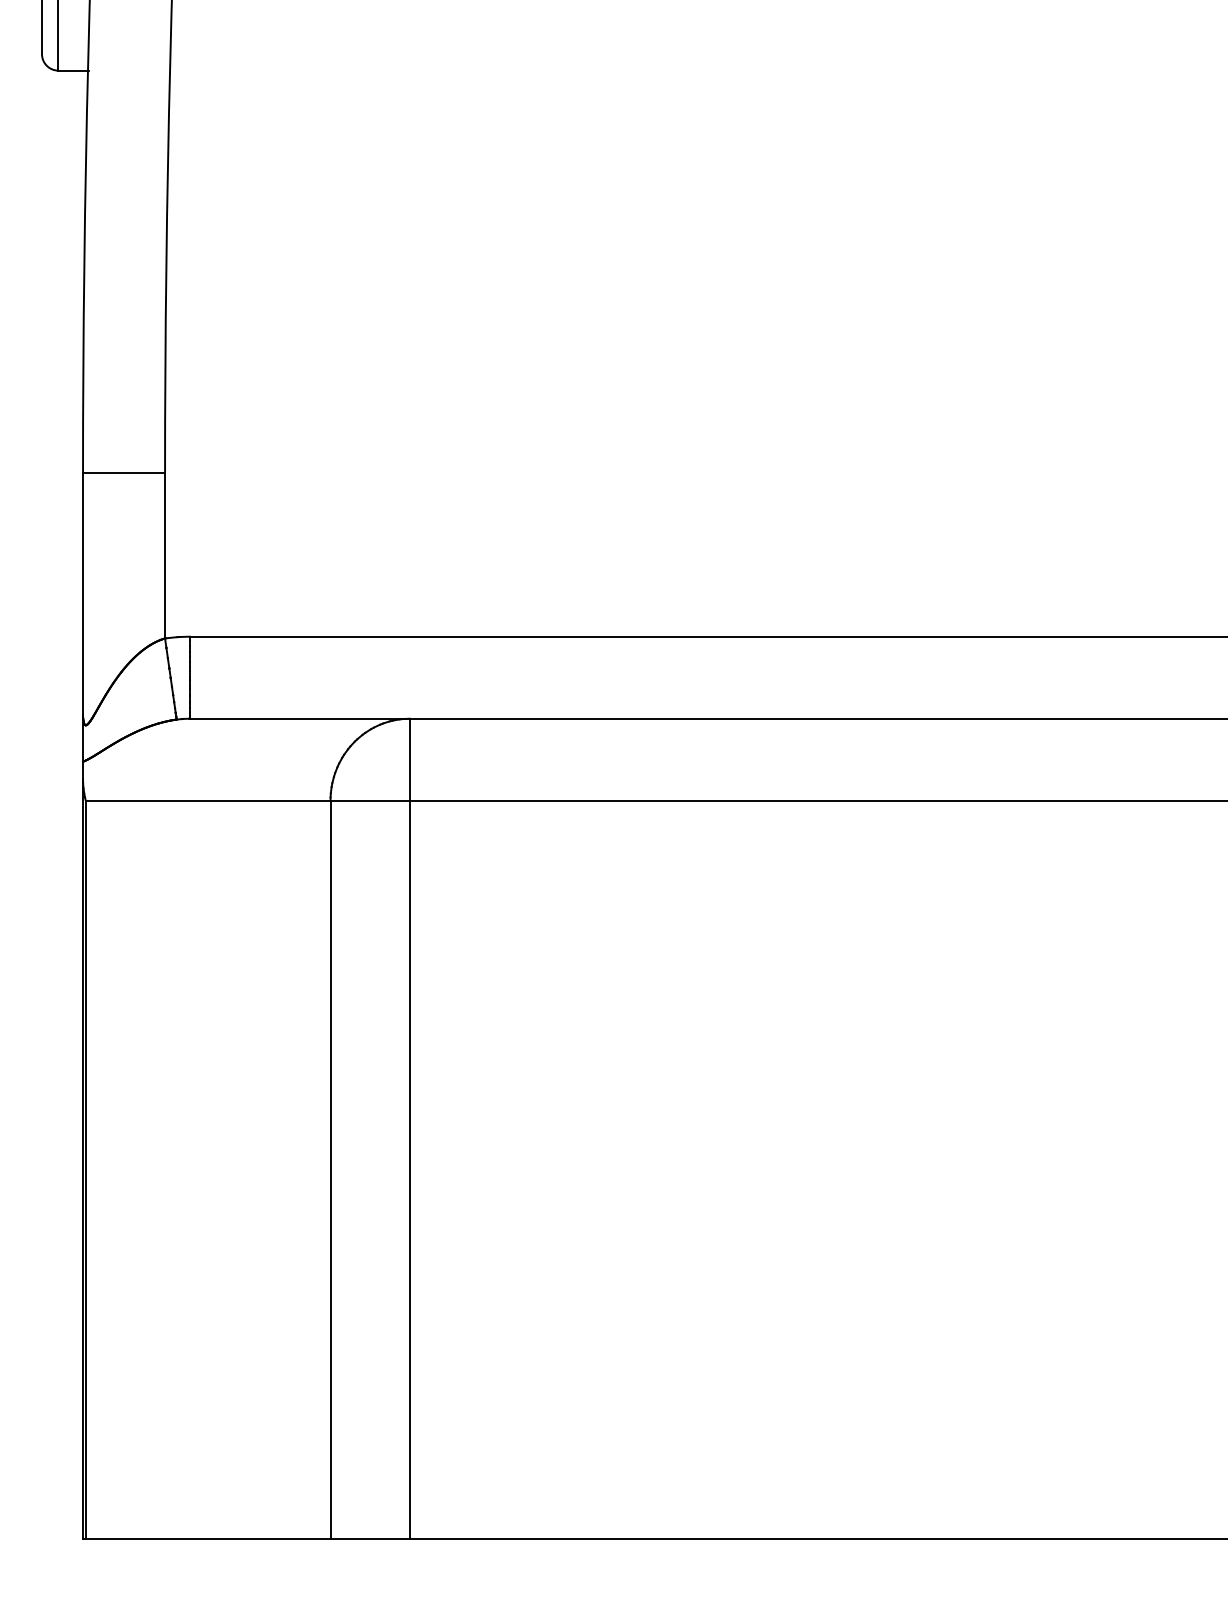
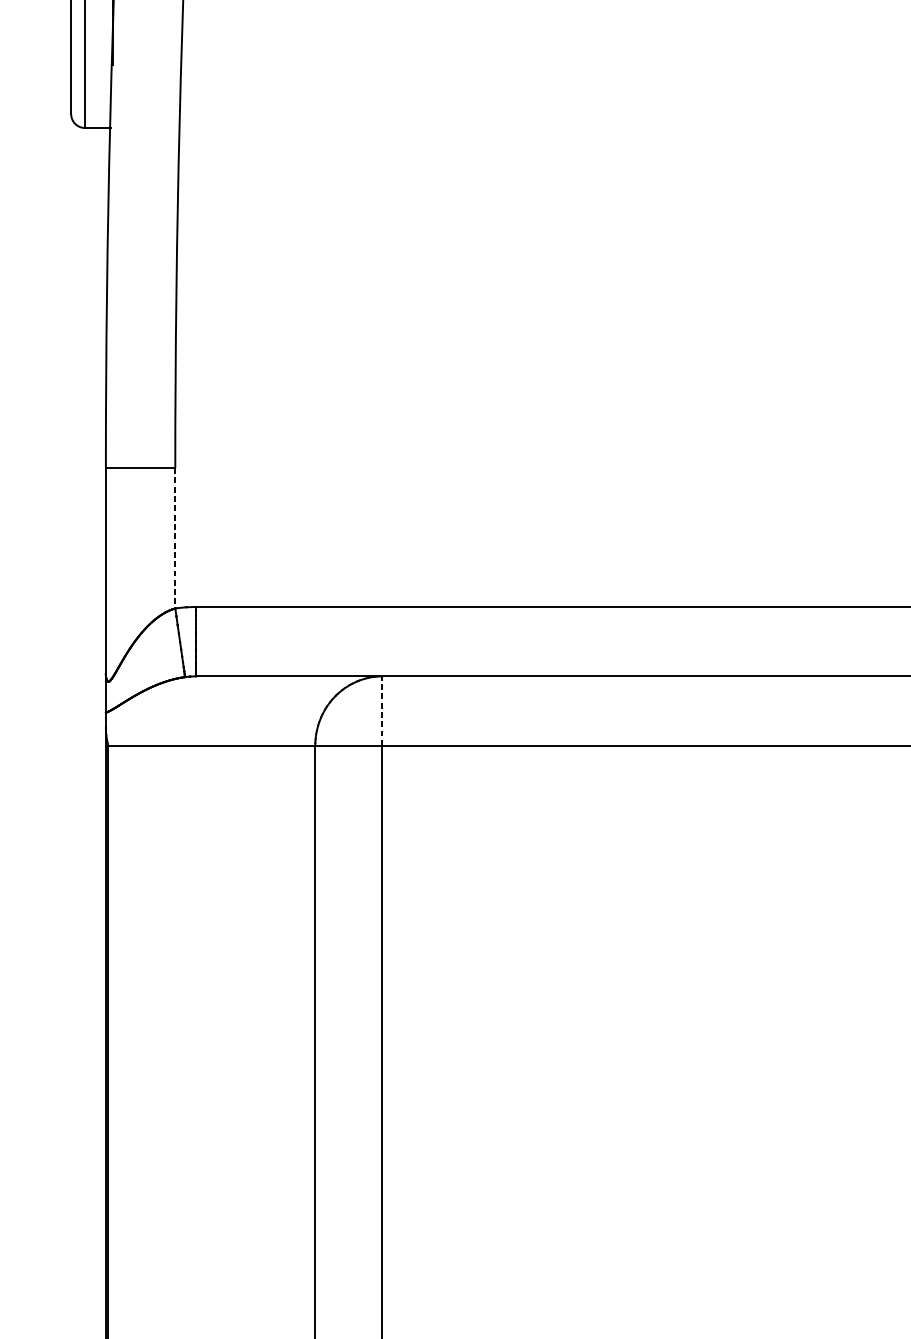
line: (165, 555) -> (175, 538), solid -> dashed
line: (409, 759) -> (382, 710), solid -> dashed

